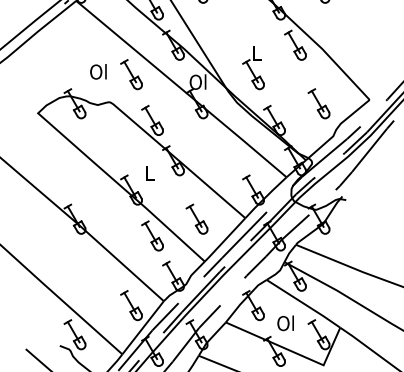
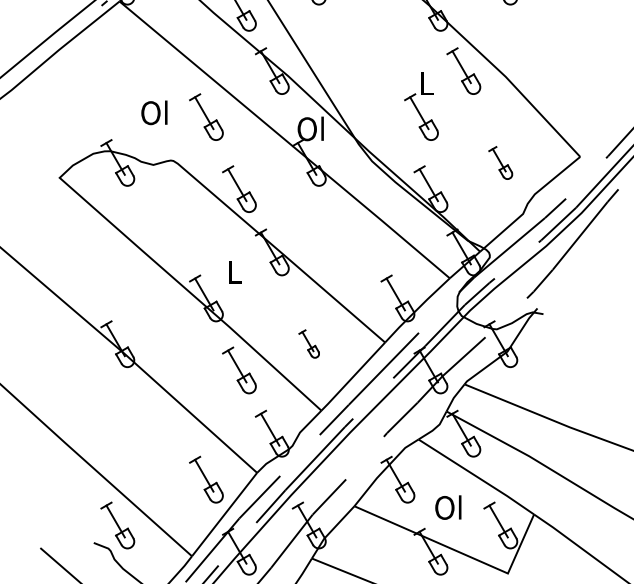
part: (253, 68) -> (421, 107), moved
part: (318, 103) -> (499, 162), size x0.7
part: (196, 218) -> (308, 343), size x0.6

